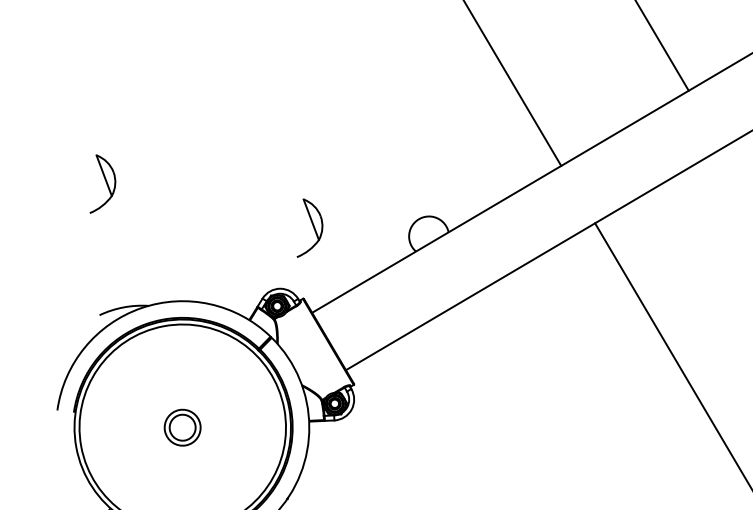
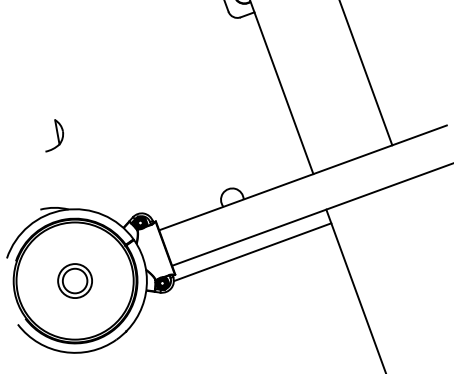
part: (307, 226) -> (165, 181), removed
line: (480, 321) -> (252, 252), added
part: (181, 426) -> (74, 280), size x1.67

